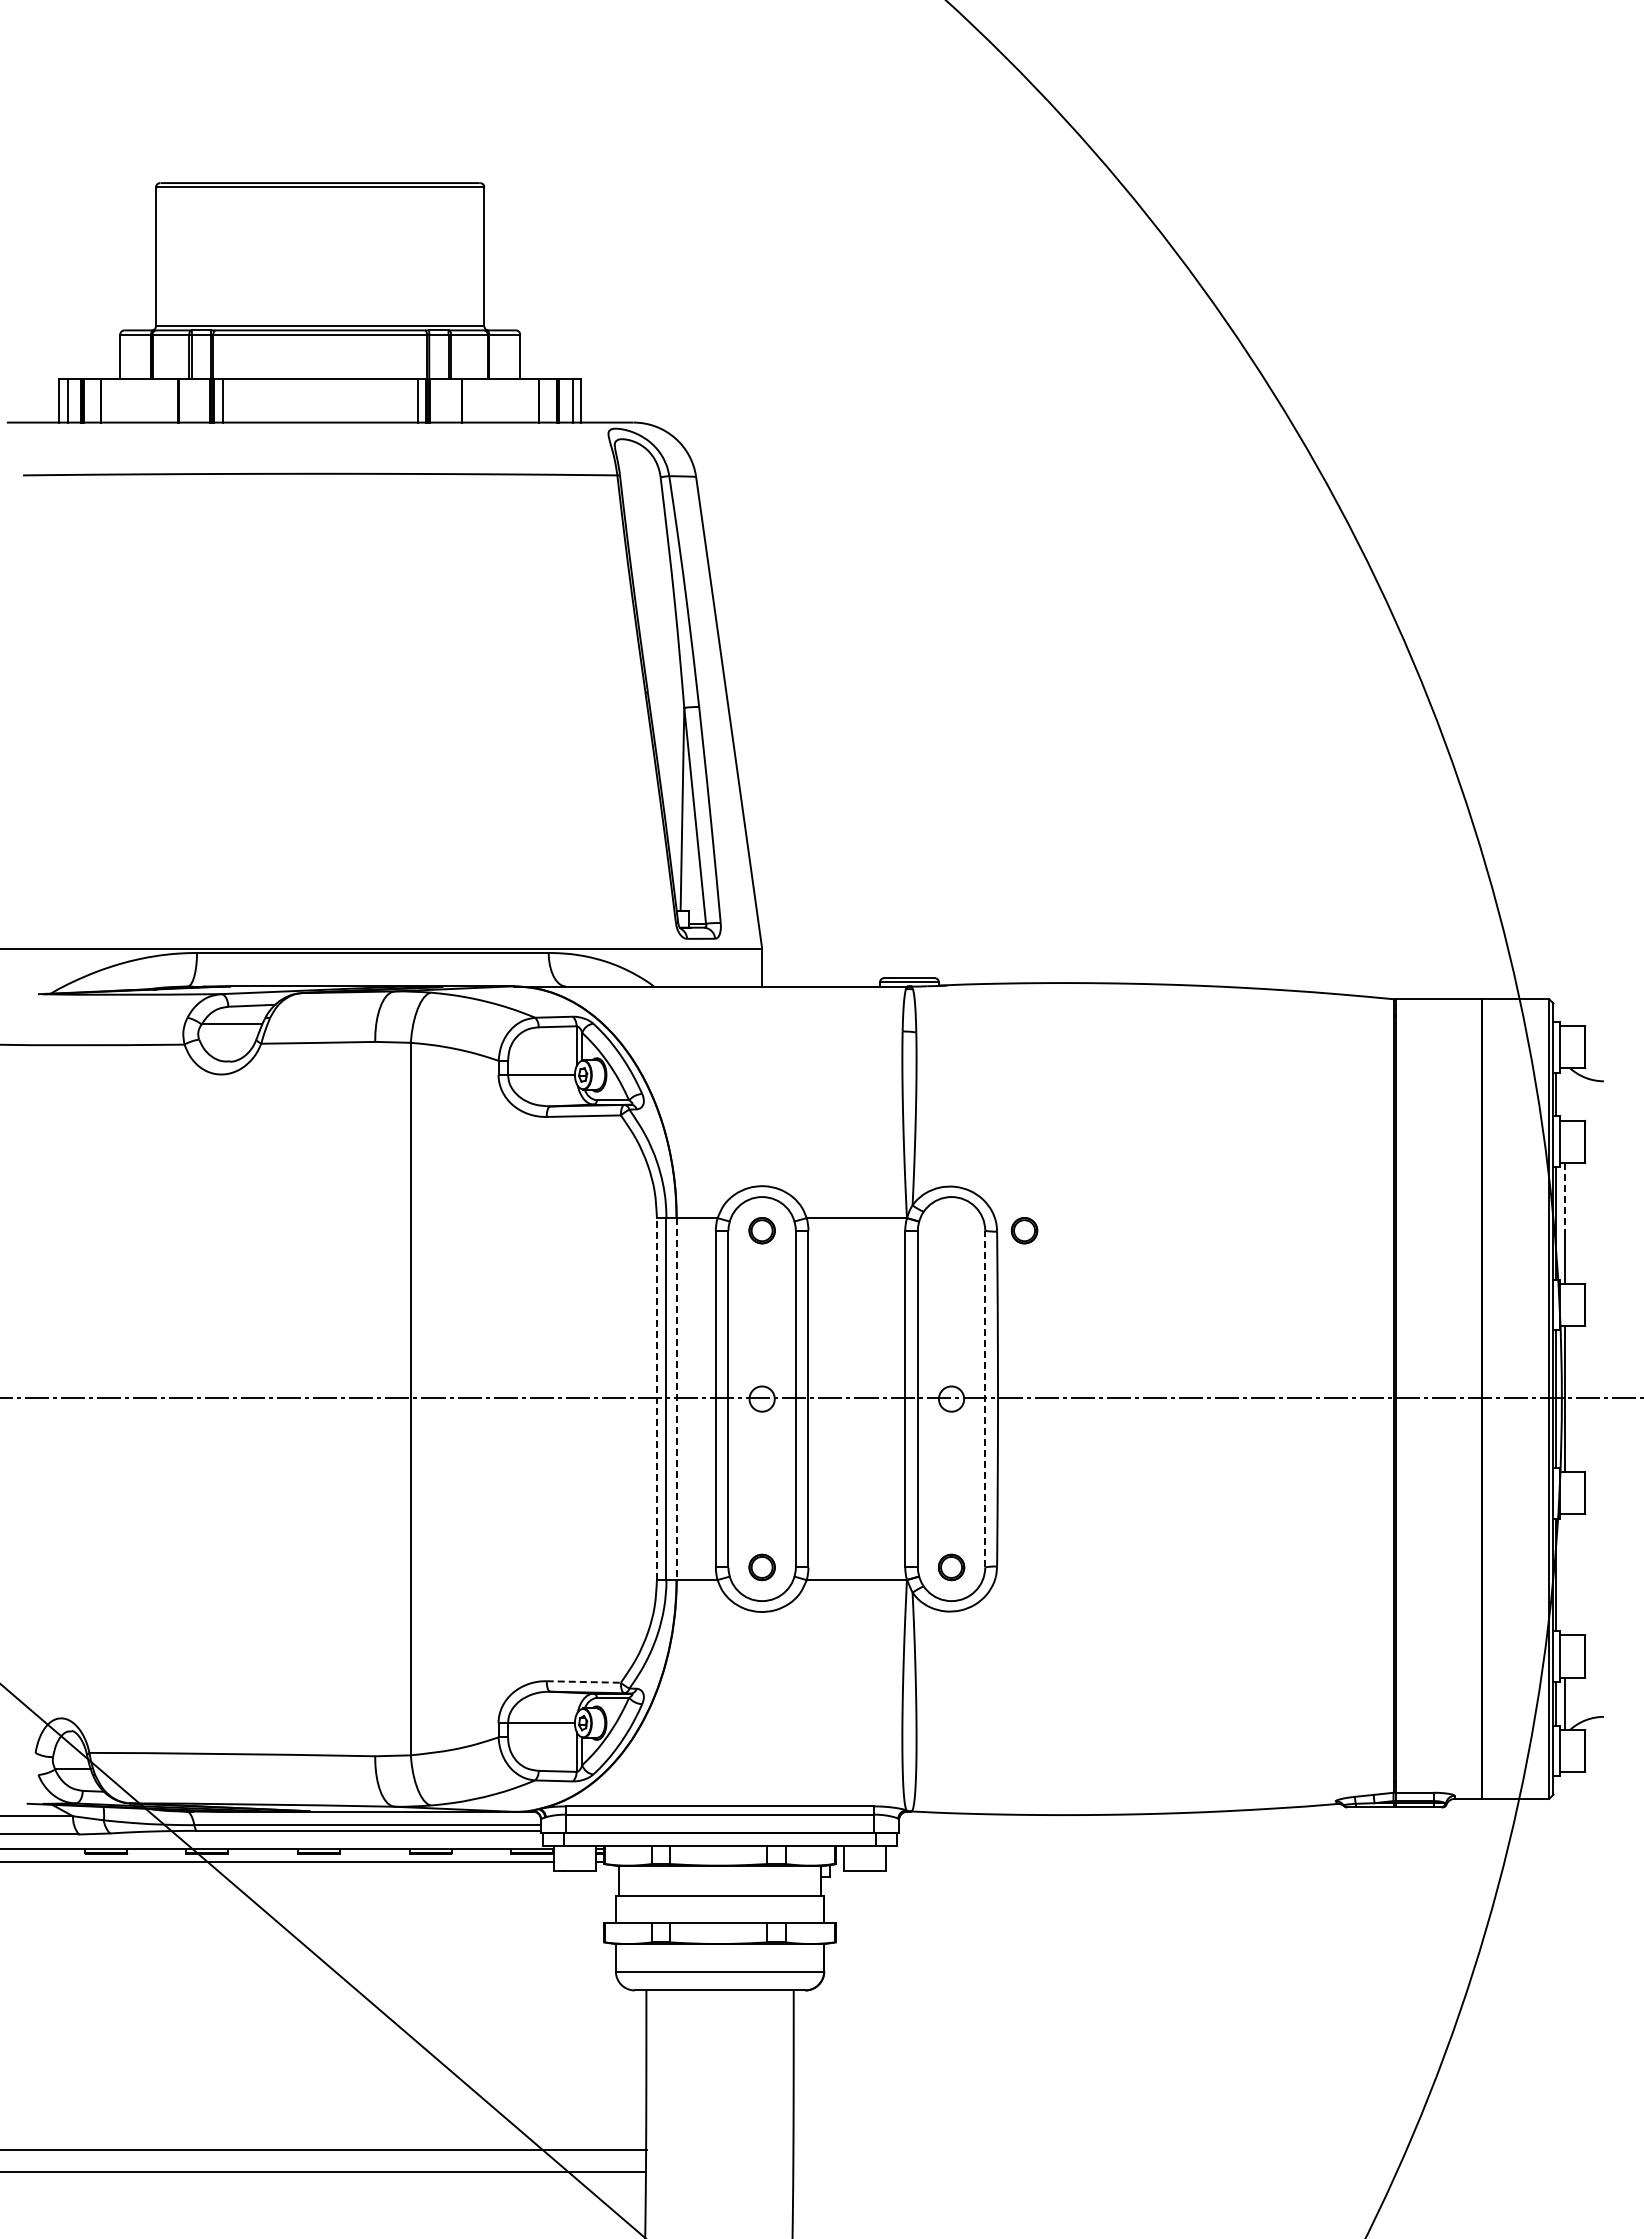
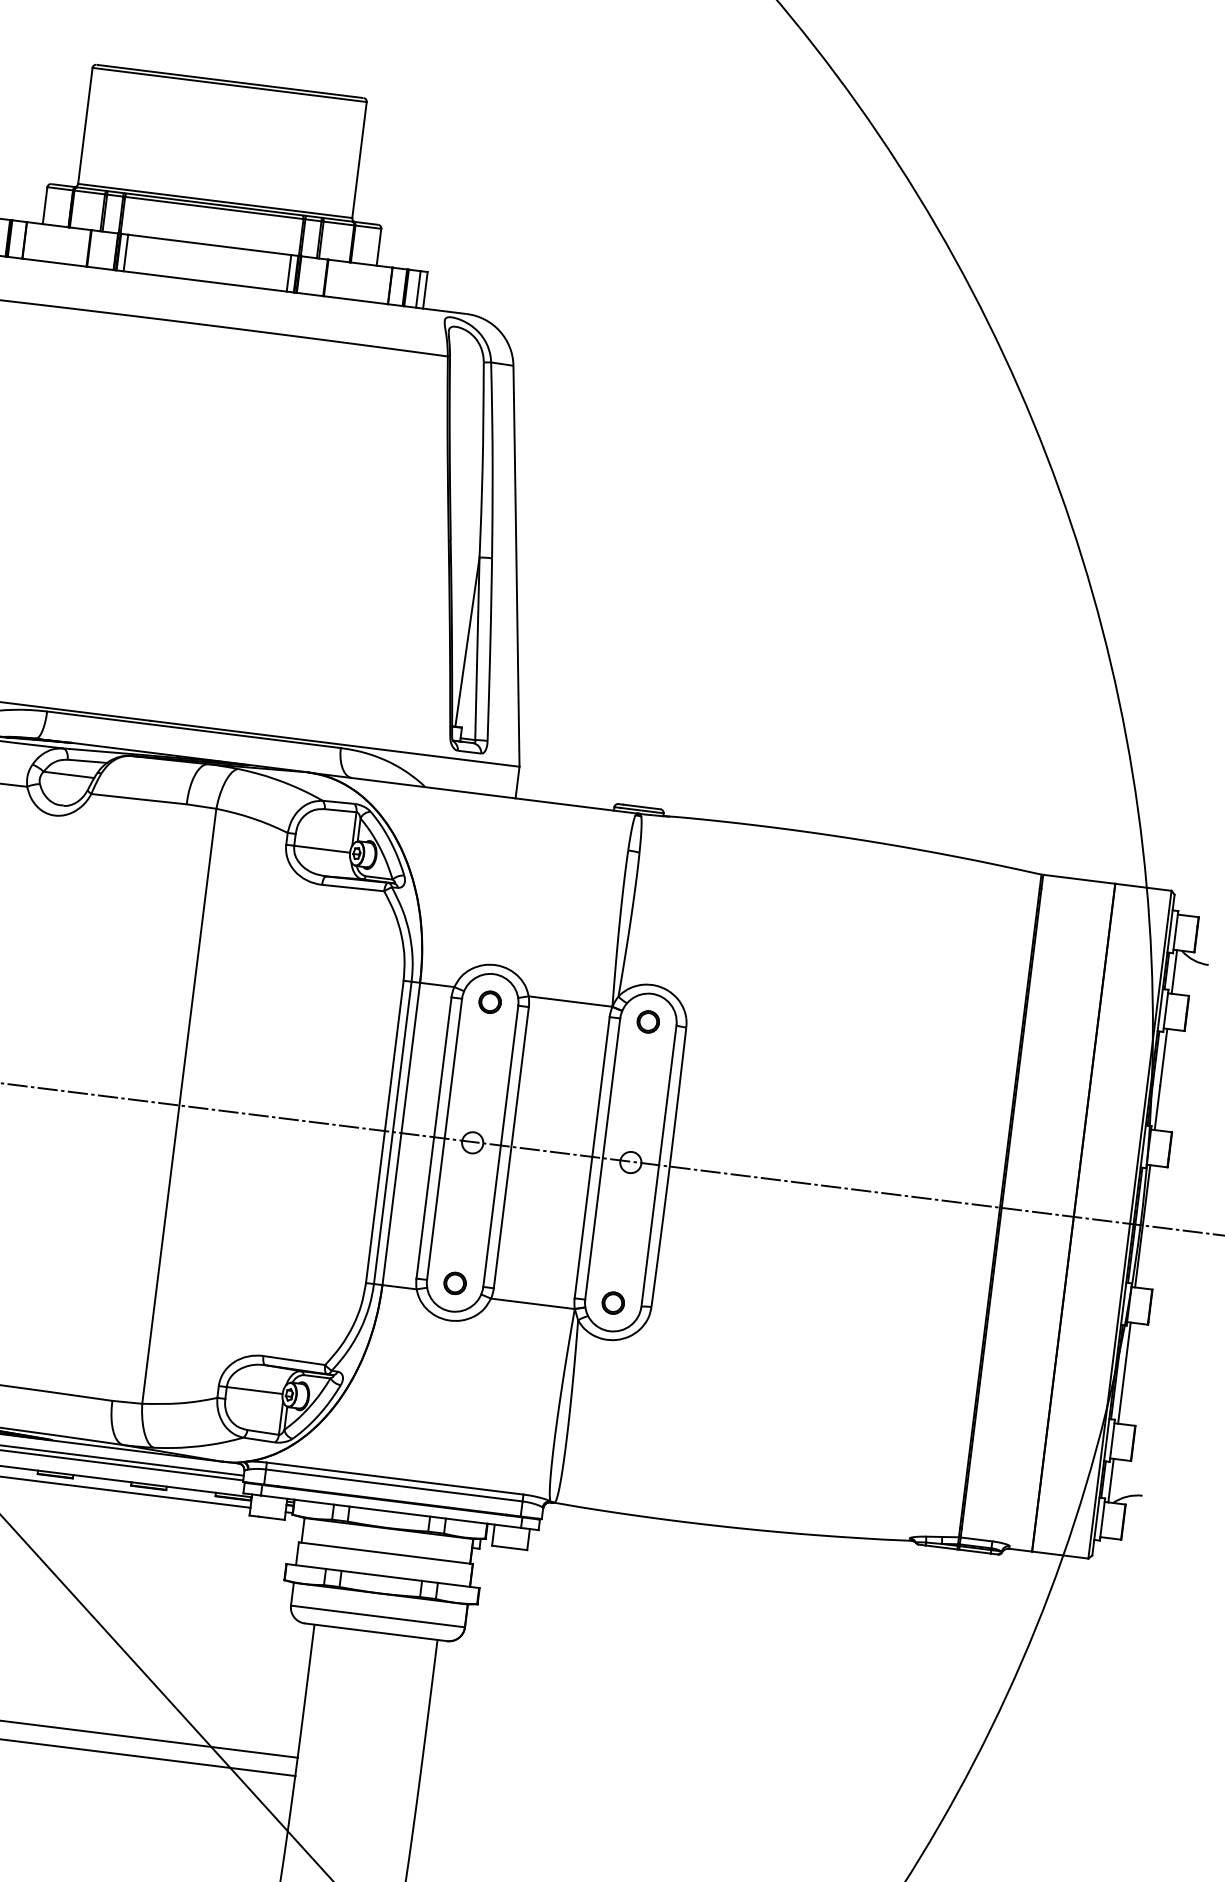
line: (1564, 1094) -> (1174, 971), added
line: (1564, 1197) -> (1163, 1057), dashed -> solid
part: (1024, 1230) -> (648, 1021), moved
line: (985, 1398) -> (659, 1165), dashed -> solid
line: (656, 1399) -> (384, 1132), dashed -> solid
line: (676, 1399) -> (401, 1134), dashed -> solid
line: (1564, 1574) -> (1124, 1372), added
line: (584, 1682) -> (294, 1361), dashed -> solid

